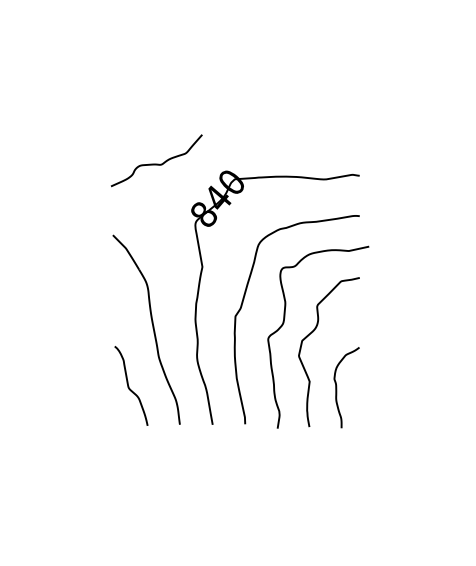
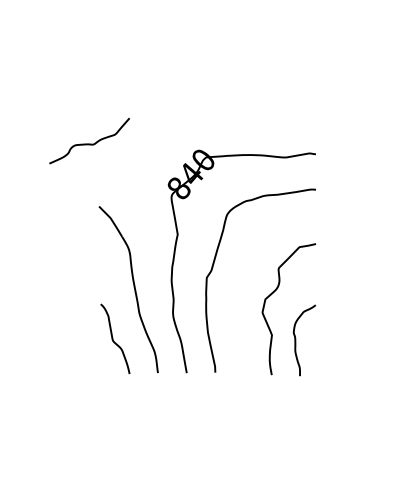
curve: (156, 163) -> (89, 143), moved
curve: (285, 321) -> (250, 282), removed

